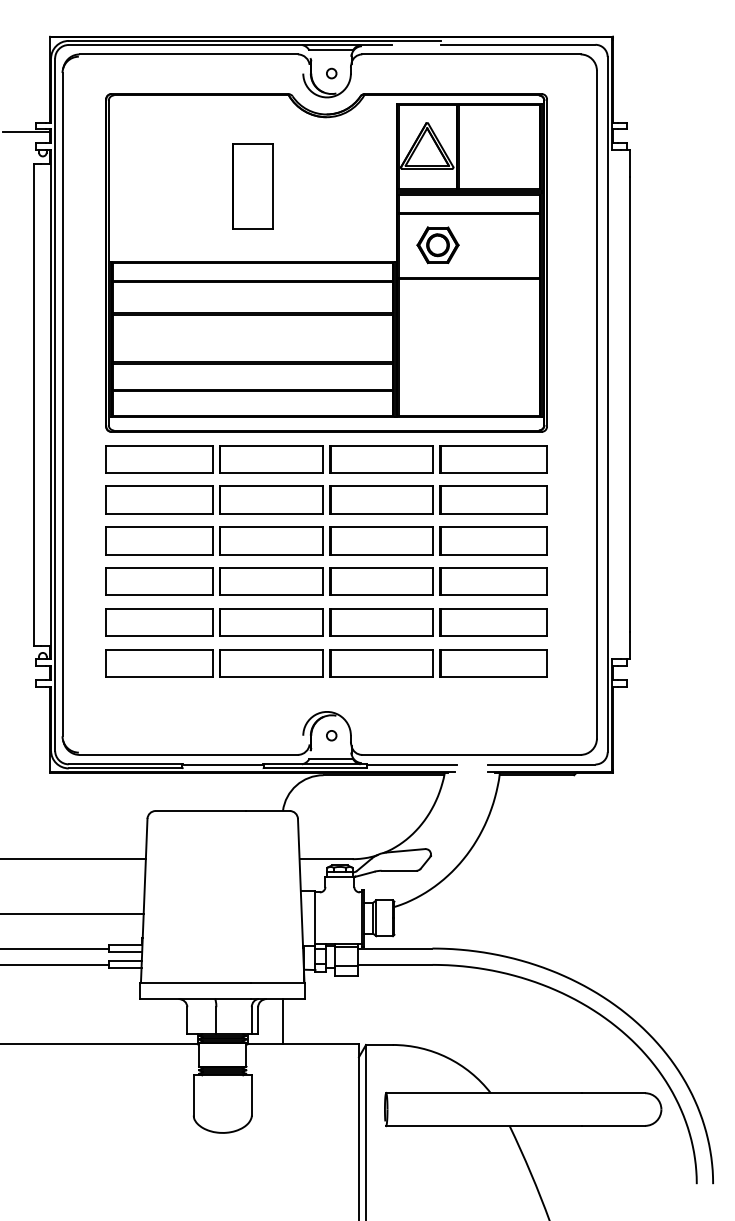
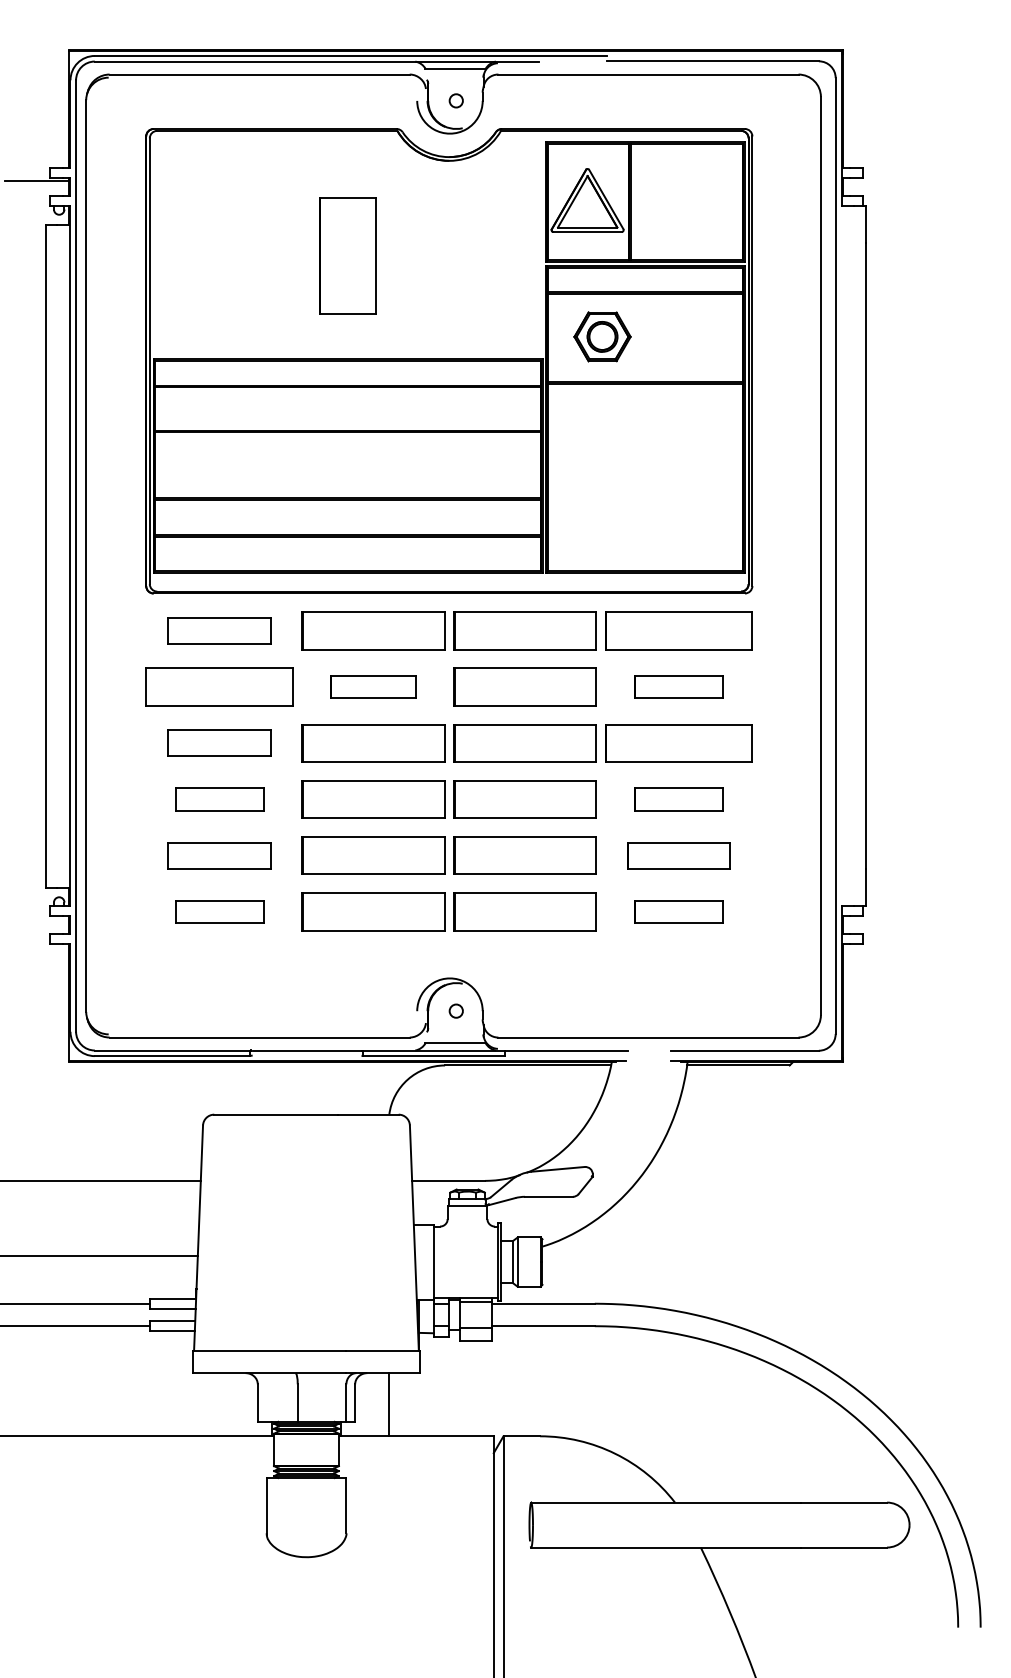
part: (159, 458) -> (219, 630), size x0.7
part: (271, 499) -> (373, 686), size x0.6
part: (493, 499) -> (678, 686), size x0.6
part: (159, 541) -> (219, 743), size x0.7
part: (159, 581) -> (219, 799), size x0.6
part: (493, 581) -> (678, 799), size x0.6
part: (159, 622) -> (219, 855), size x0.7
part: (493, 622) -> (678, 855), size x0.7
part: (159, 663) -> (219, 911), size x0.6
part: (493, 663) -> (678, 911), size x0.6

